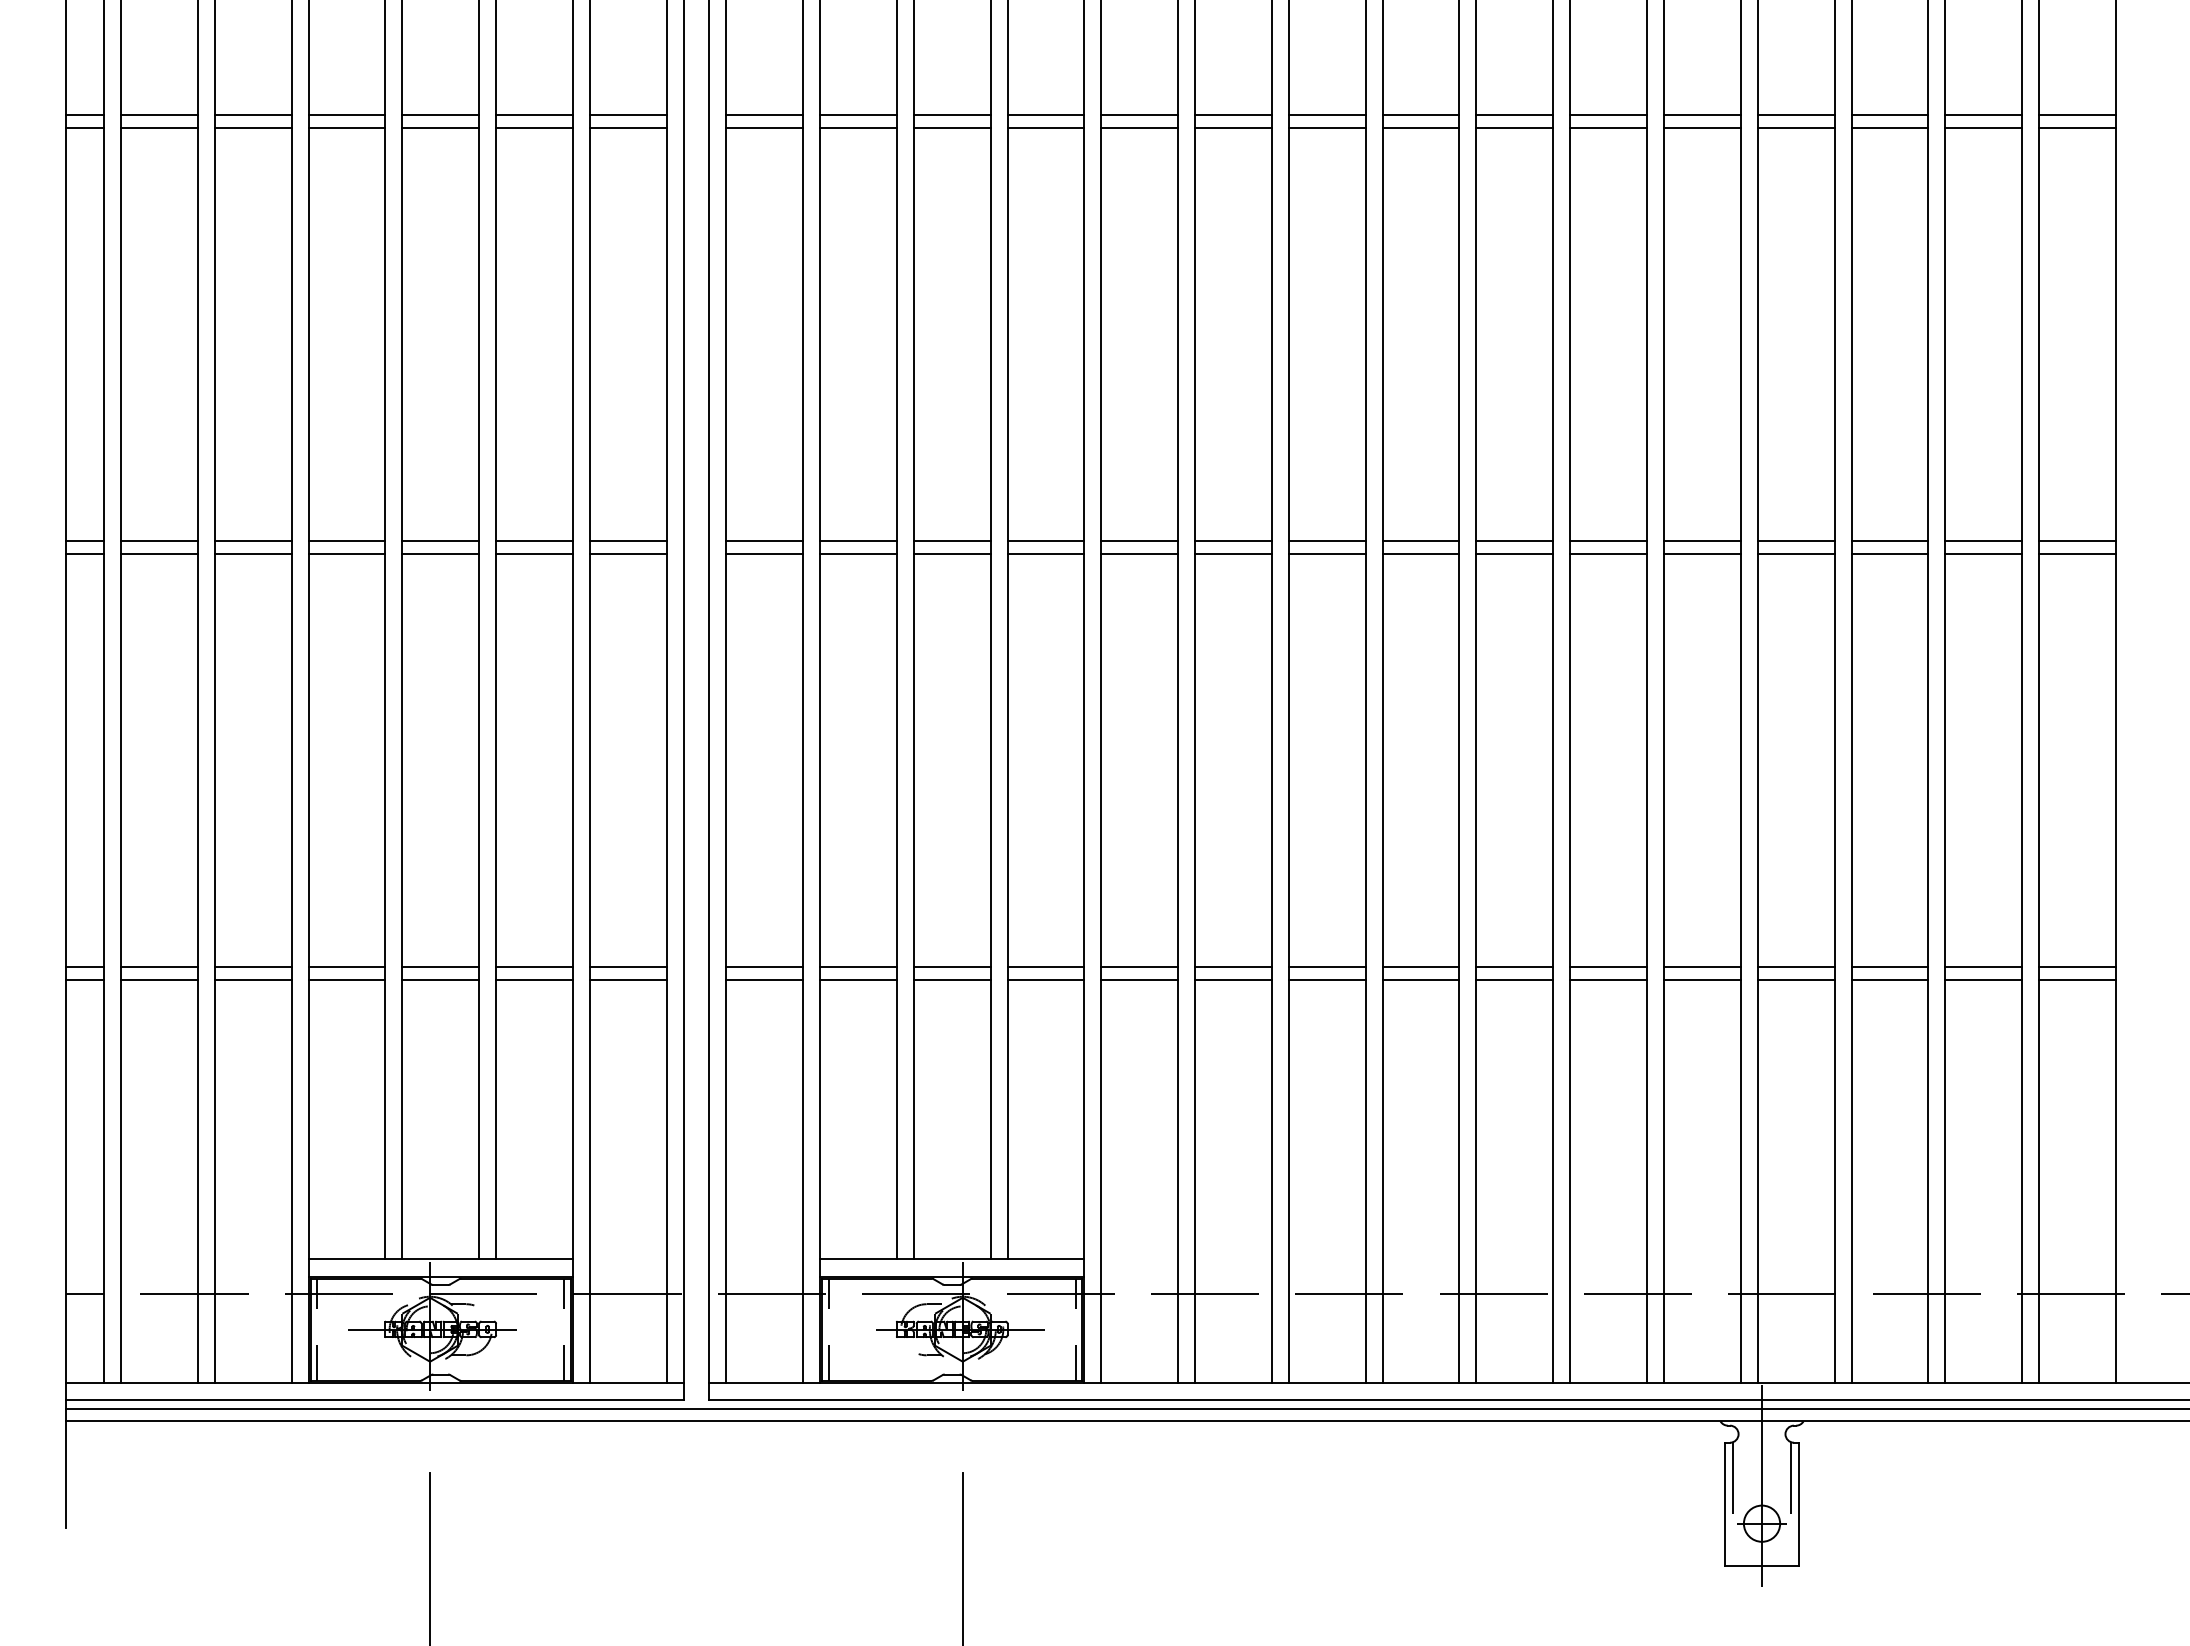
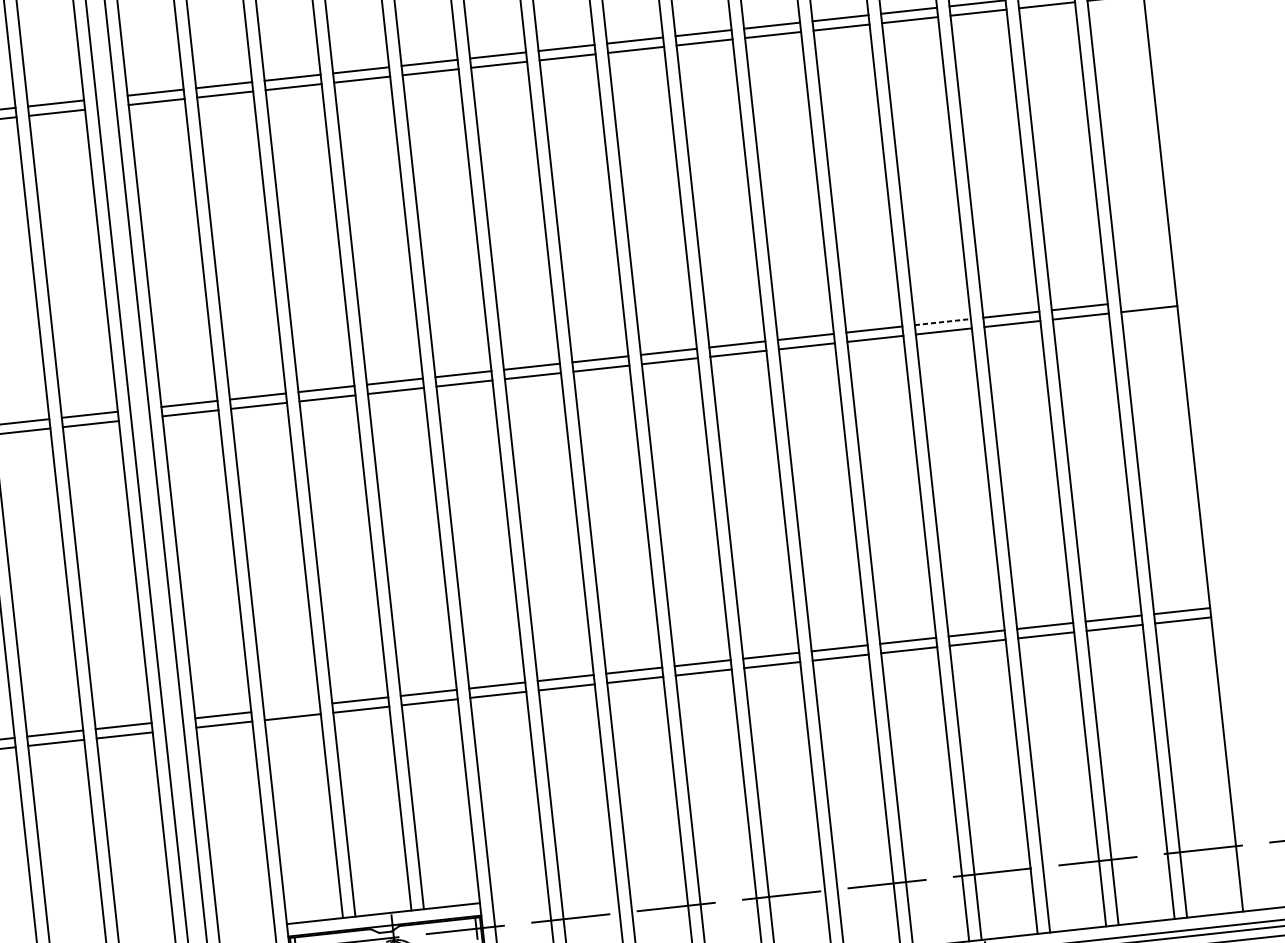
line: (1796, 541) -> (943, 322), solid -> dashed
line: (2077, 541) -> (1148, 299), removed
line: (858, 967) -> (291, 707), removed

